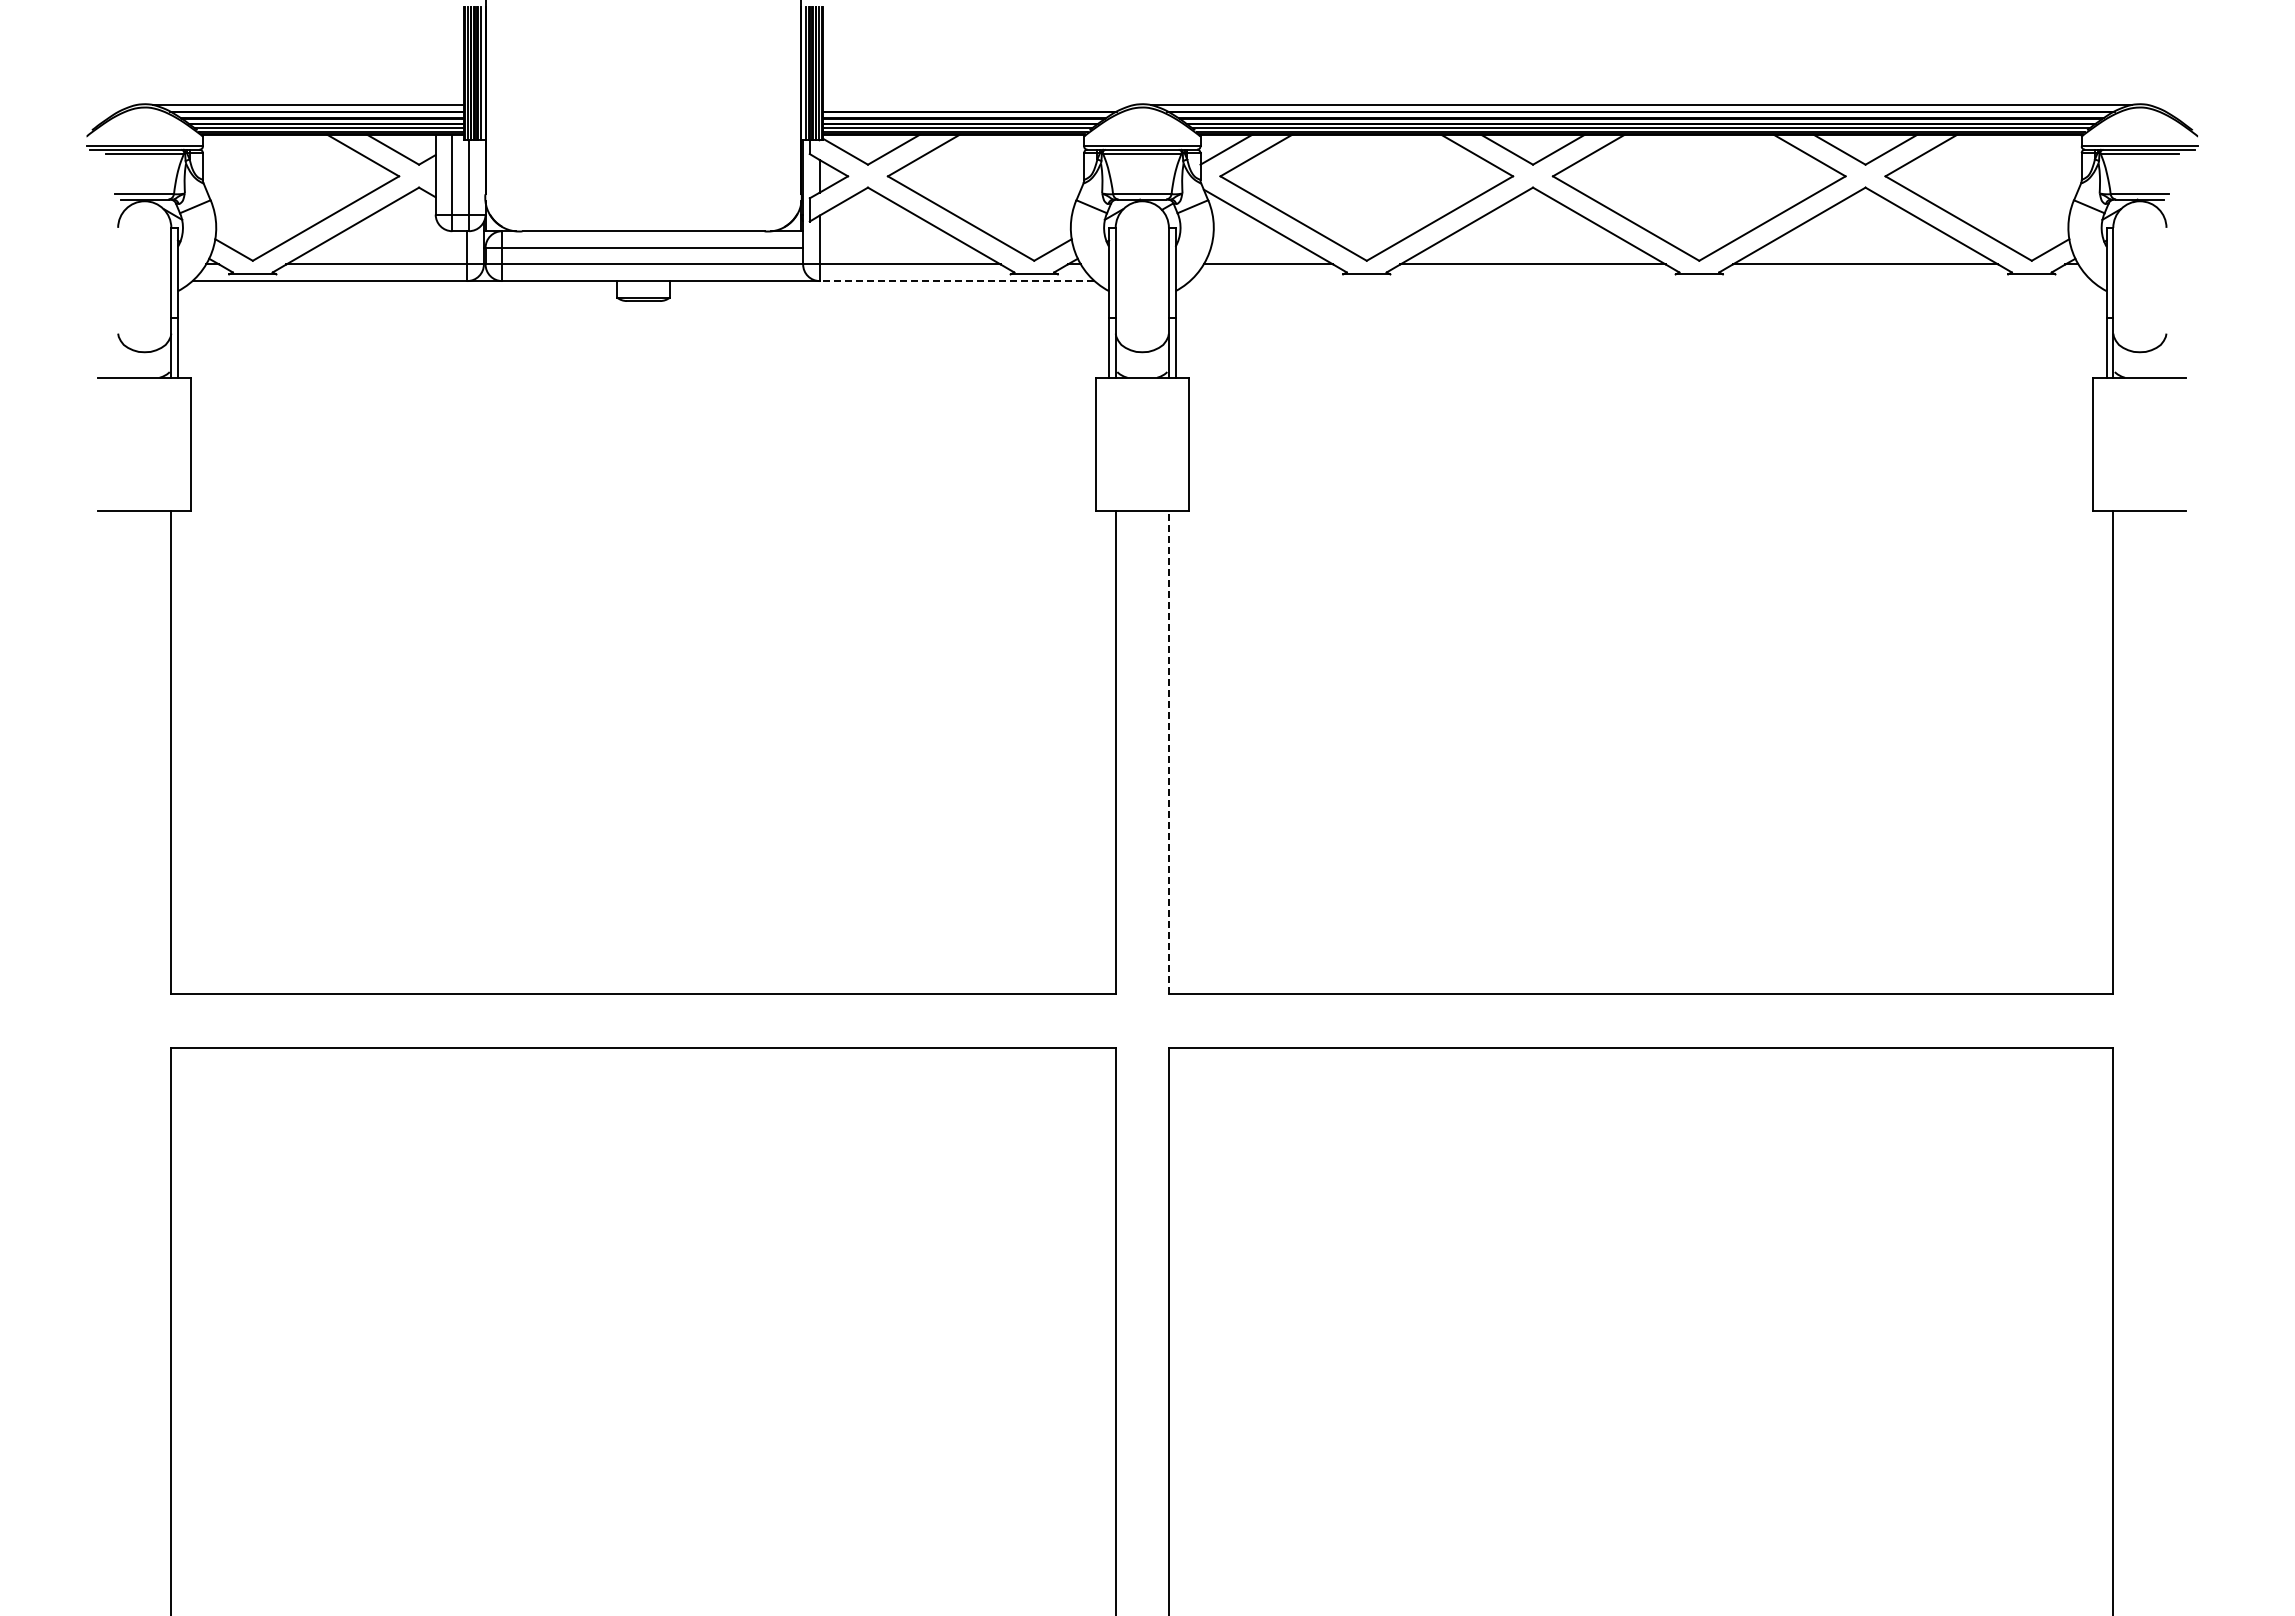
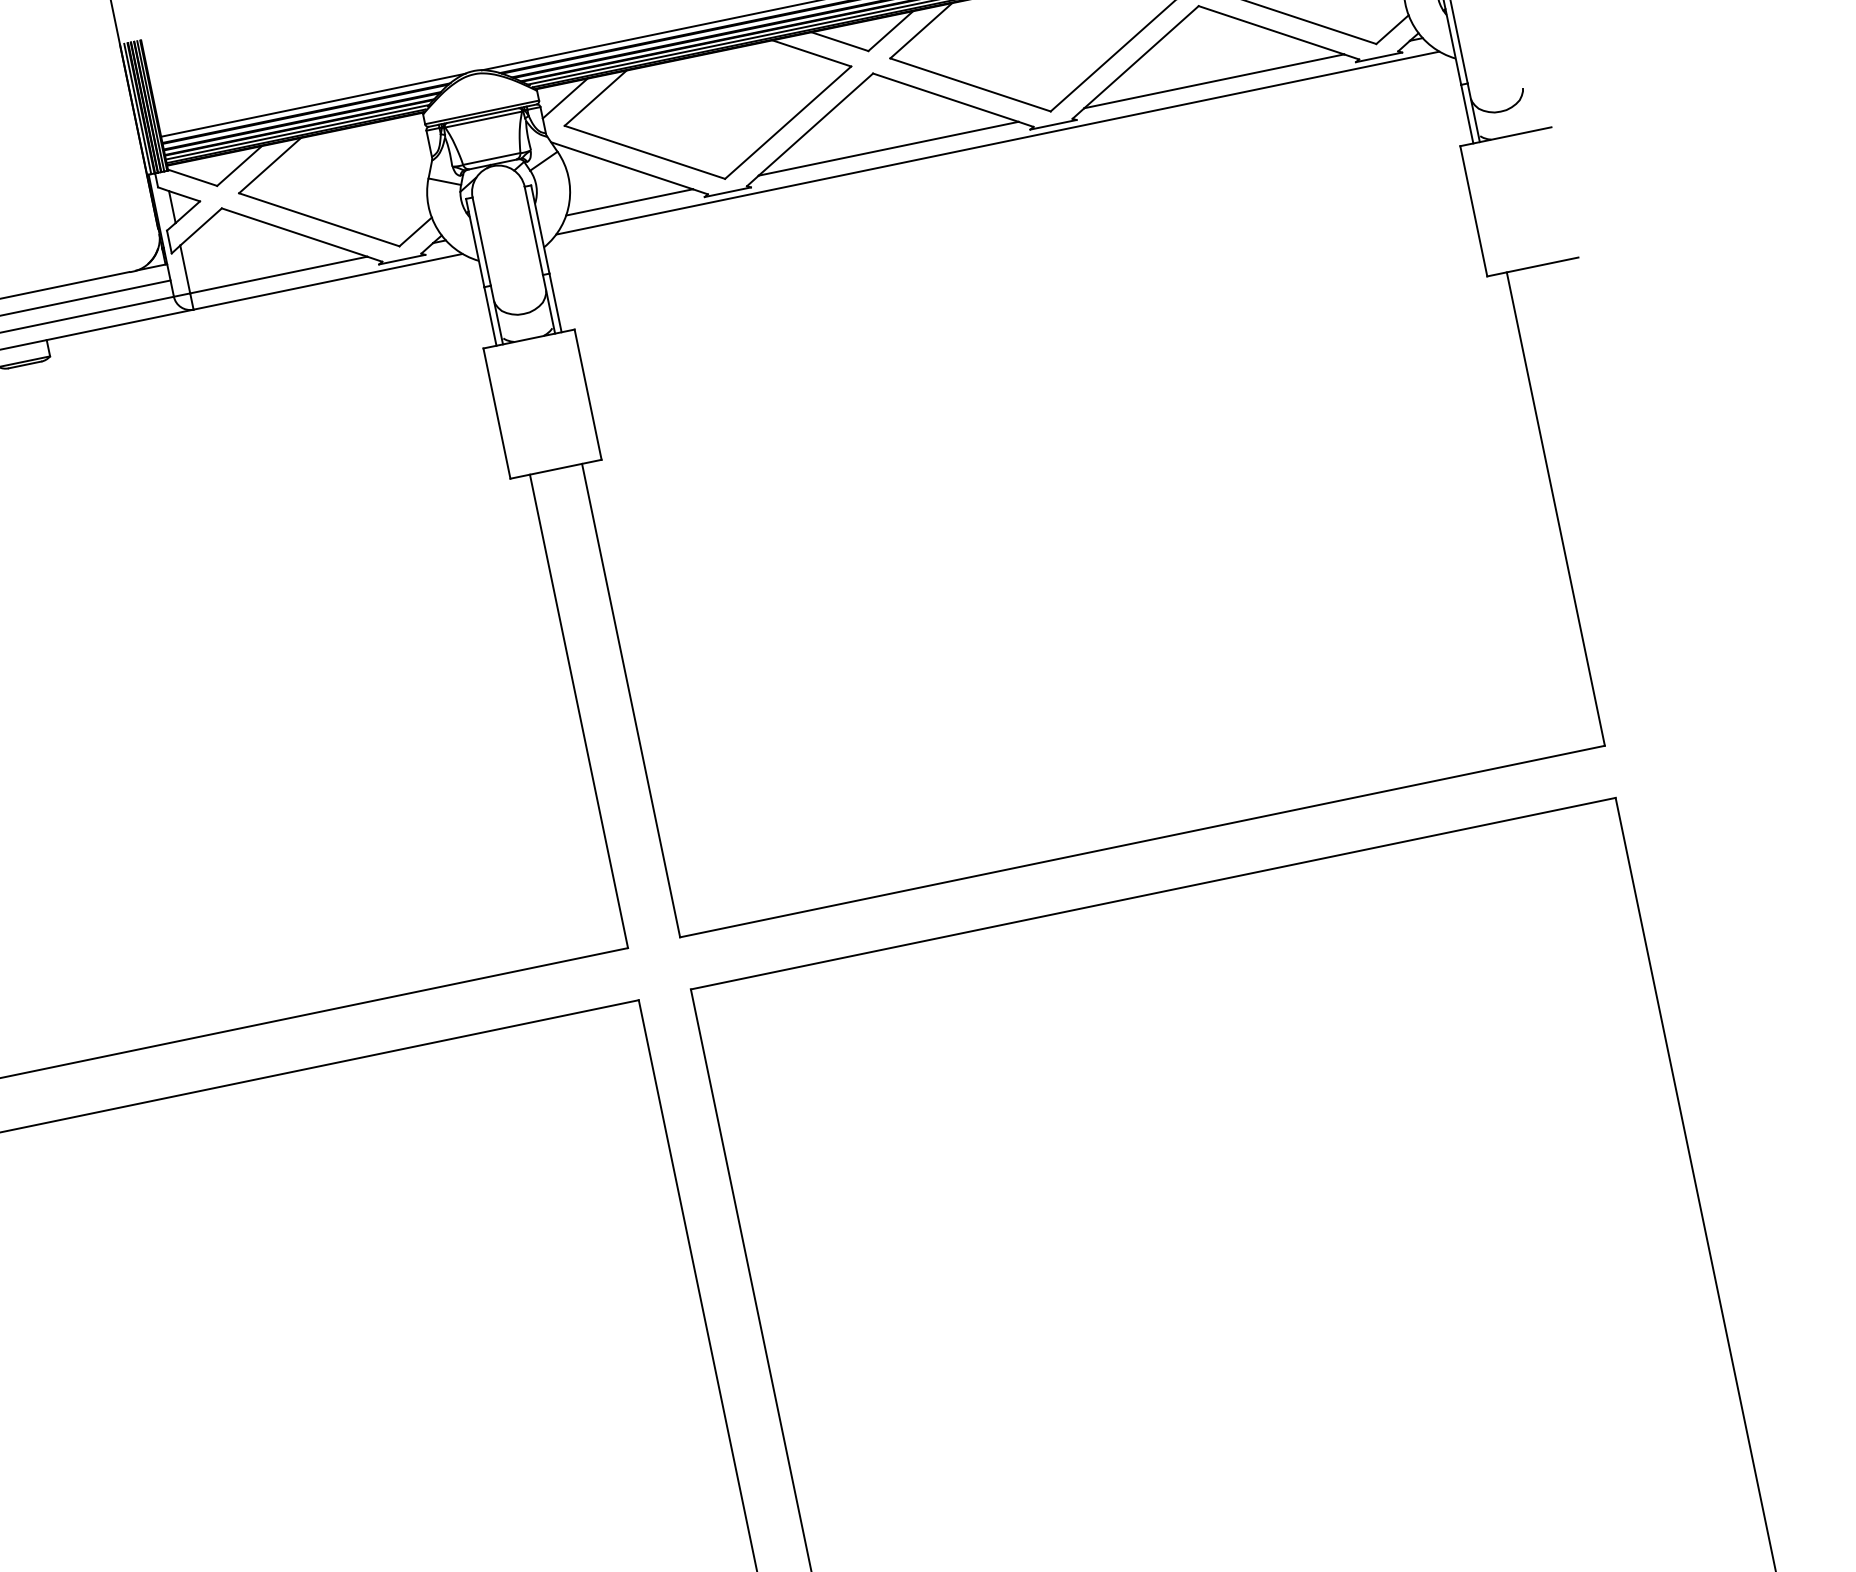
line: (978, 105) -> (313, 105), added
line: (956, 281) -> (327, 282), dashed -> solid
line: (1641, 281) -> (998, 143), added
line: (1168, 752) -> (630, 700), dashed -> solid

